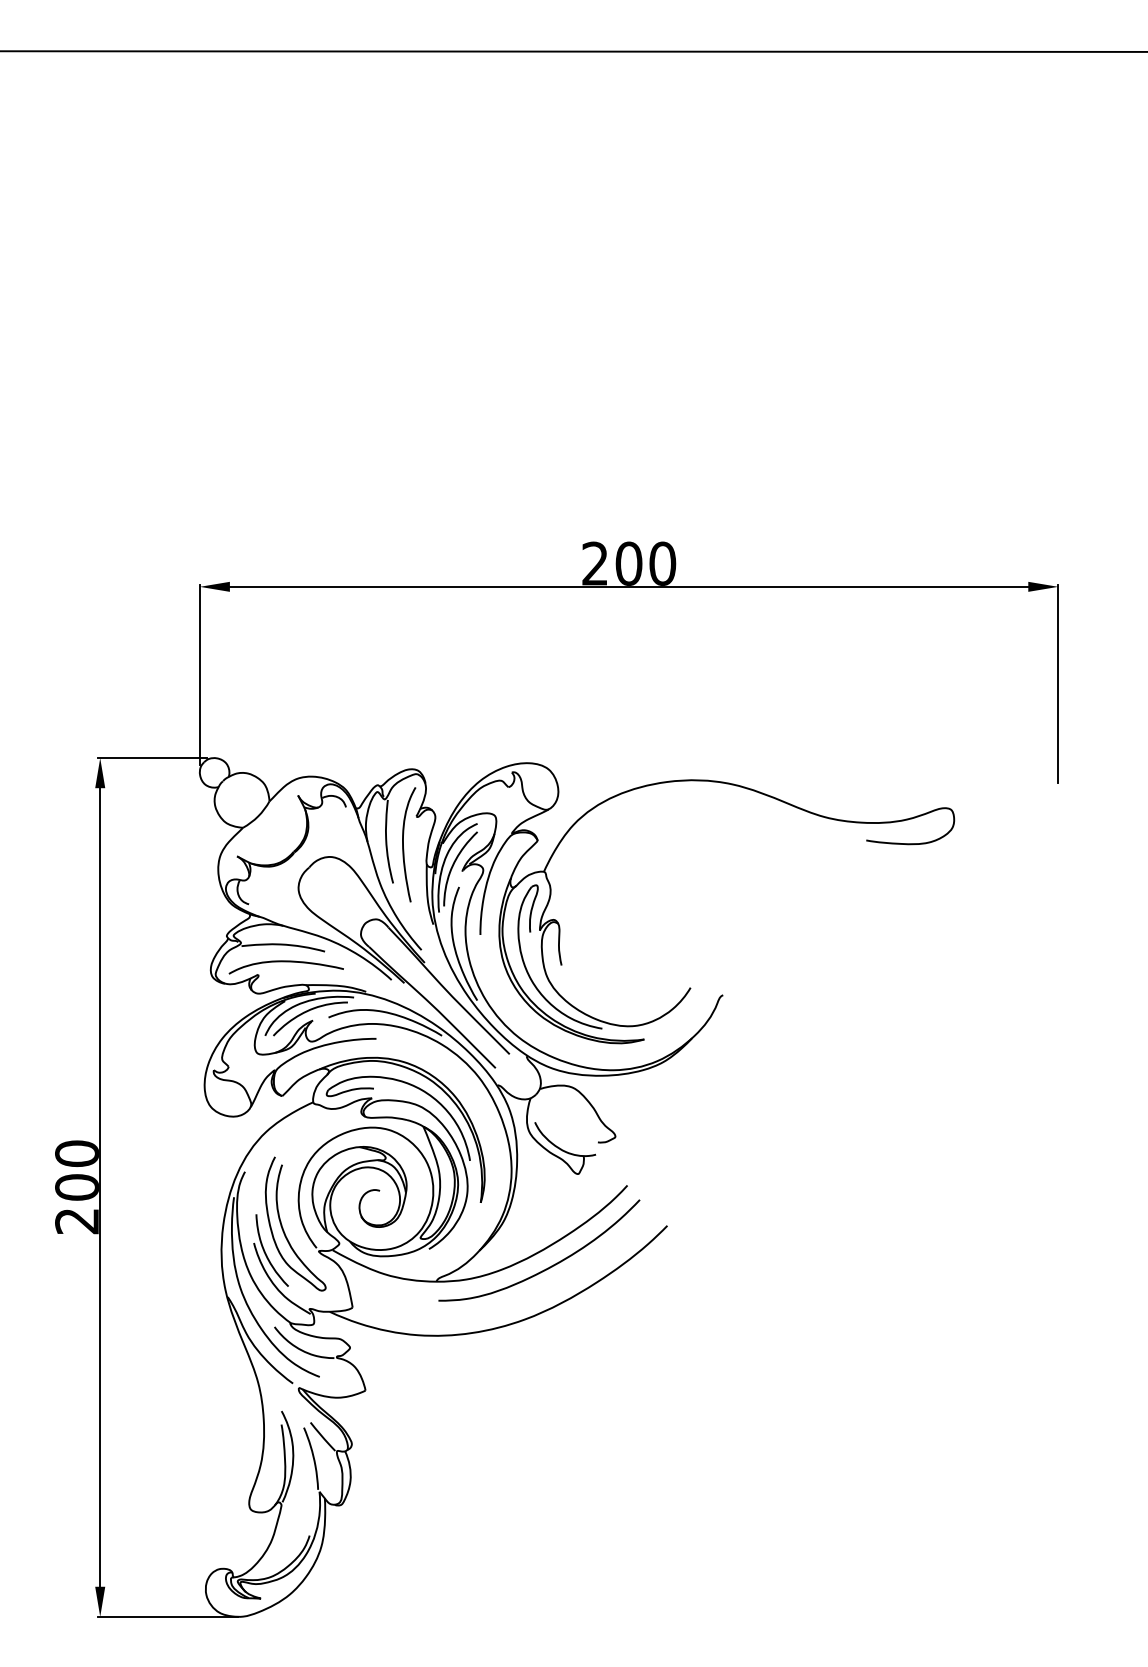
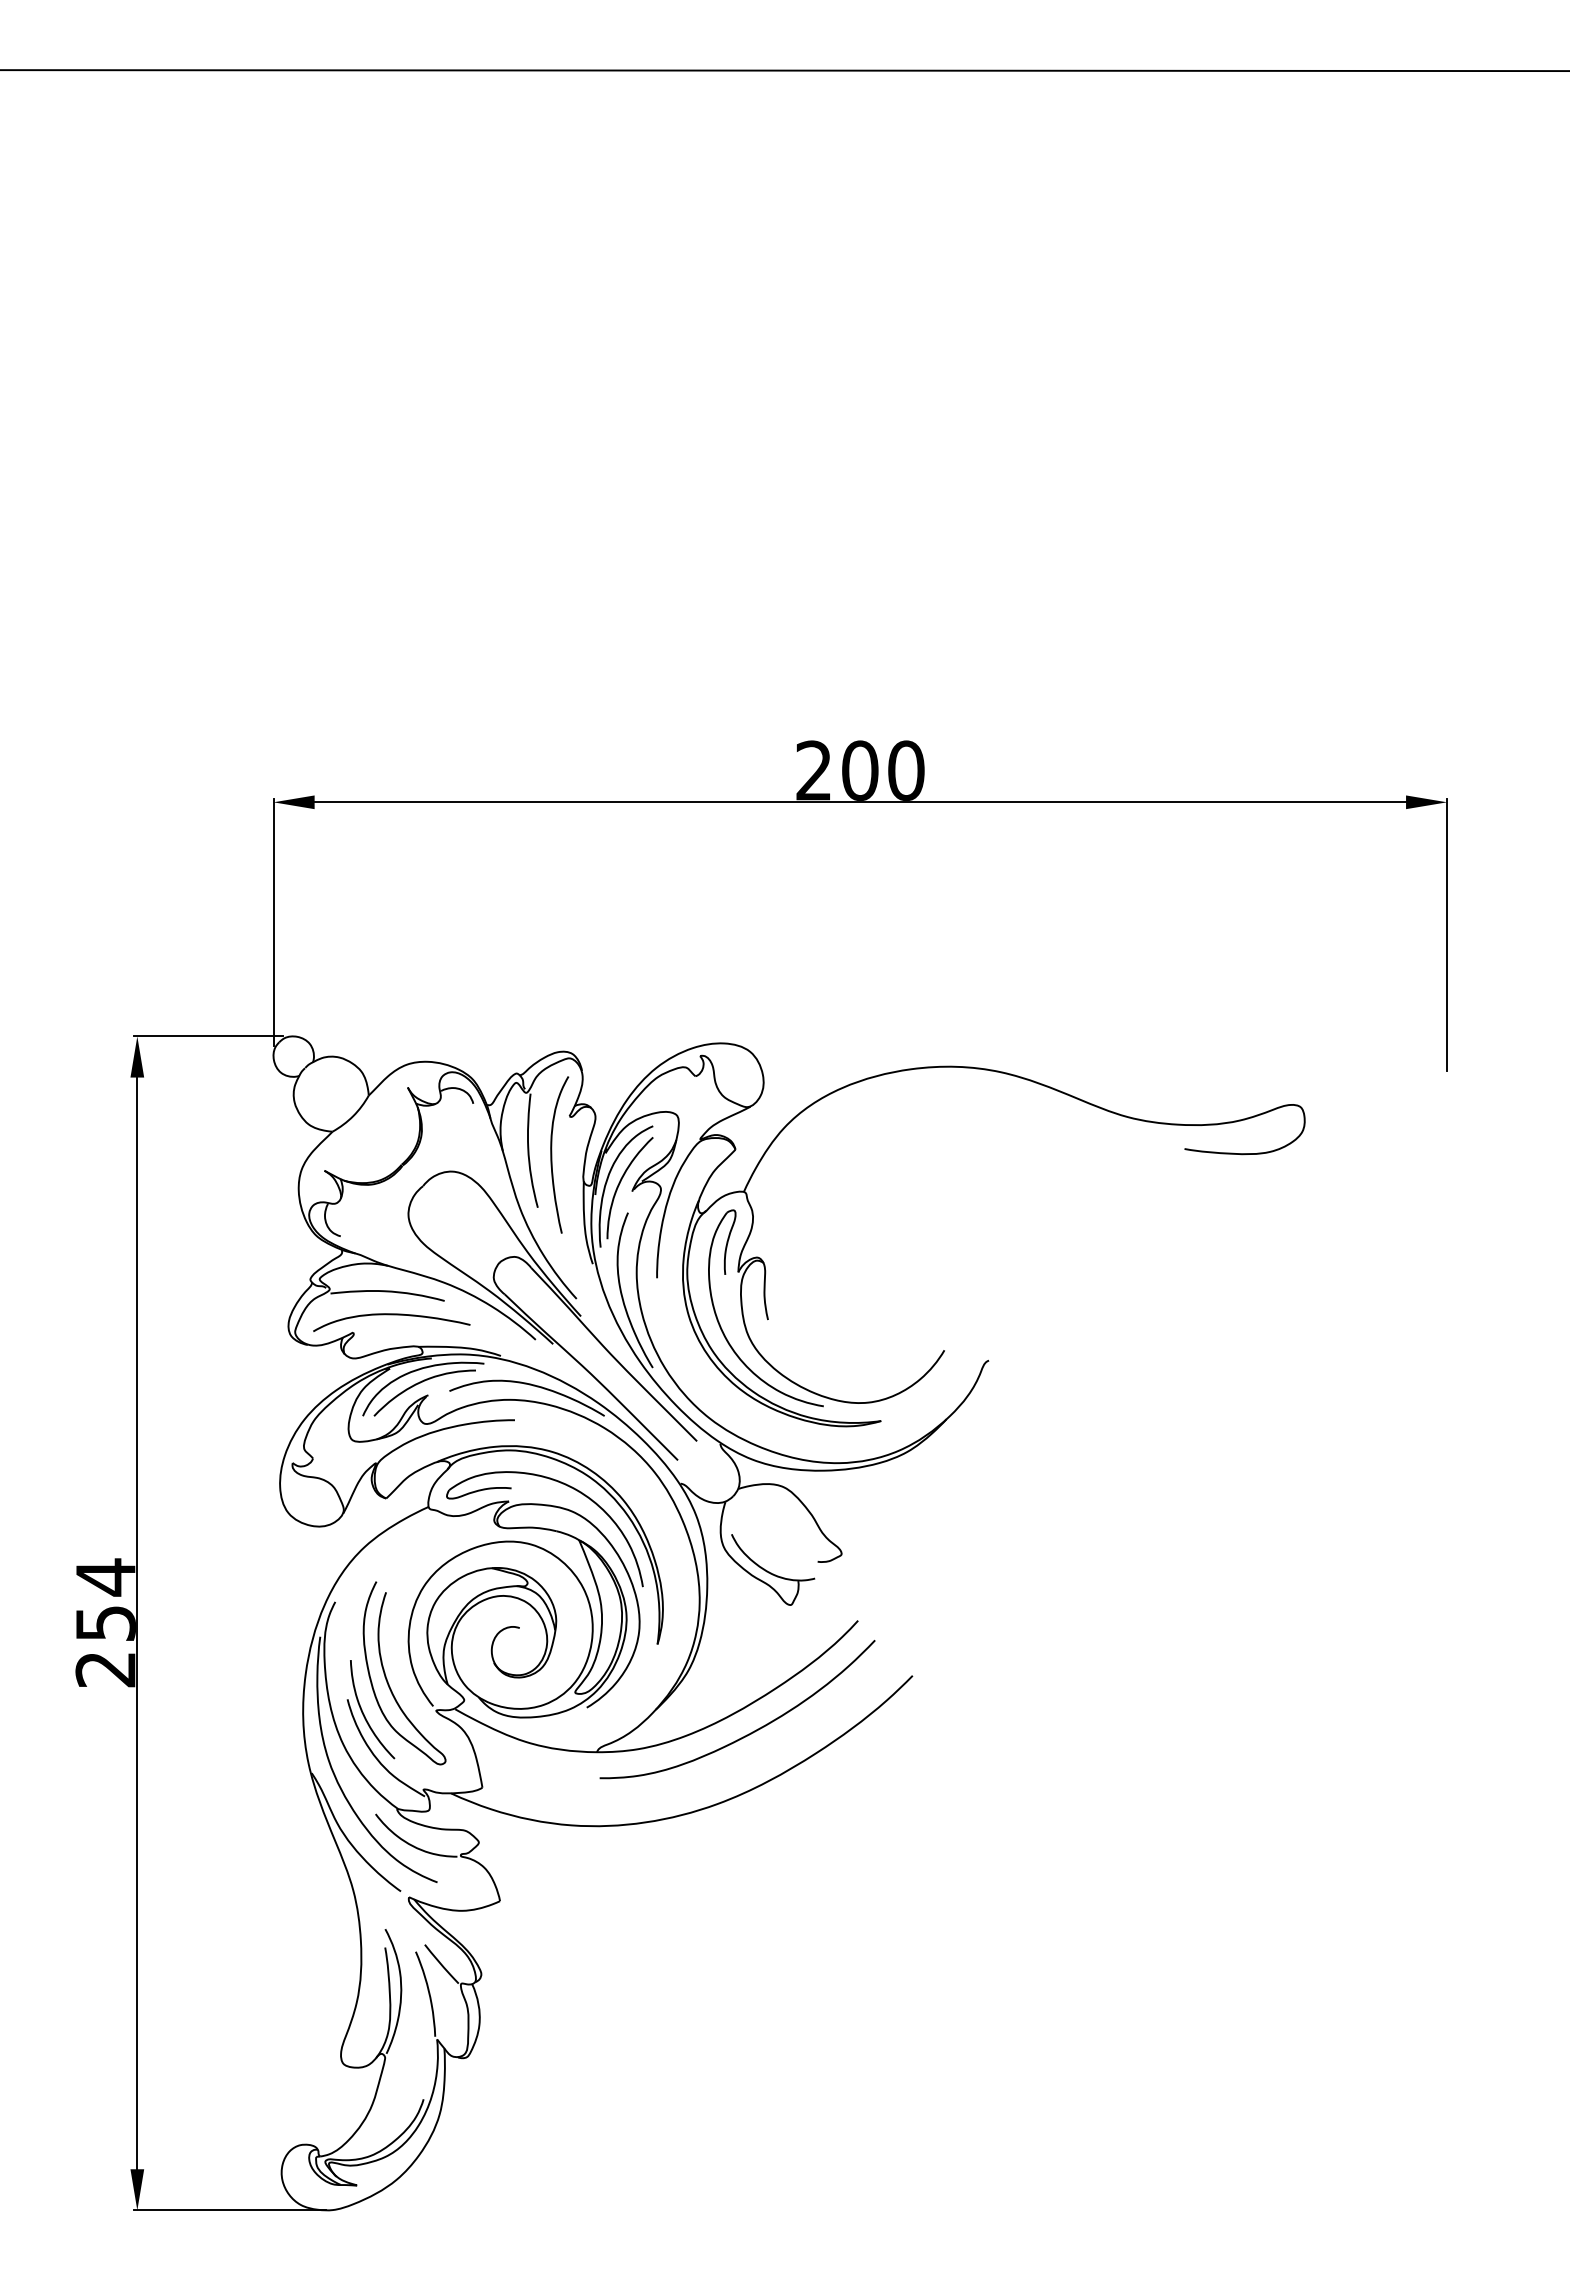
text: (76, 1169) -> (105, 1599), 200 -> 254

